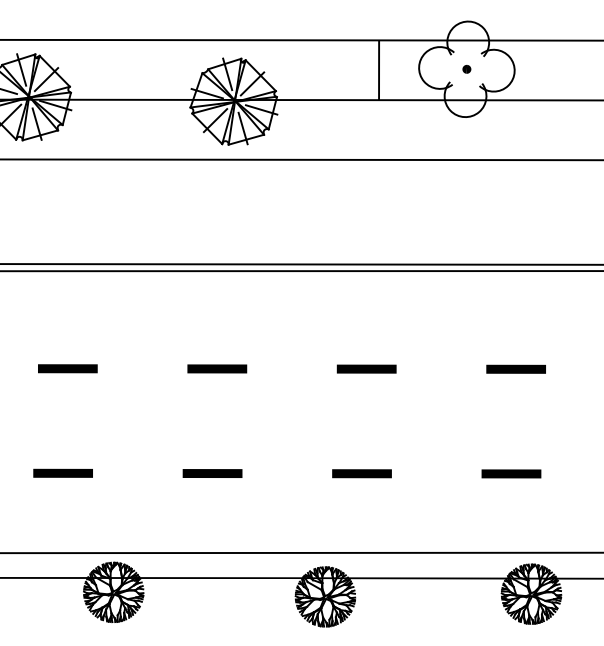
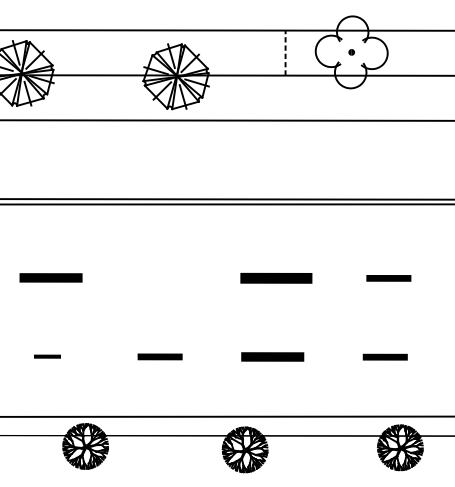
line: (379, 70) -> (285, 53), solid -> dashed
part: (67, 368) -> (50, 277), size x1.4
part: (217, 368) -> (163, 277), removed
part: (366, 368) -> (276, 277), size x1.6
part: (62, 472) -> (47, 356), size x0.6
part: (361, 473) -> (272, 356), size x1.4

